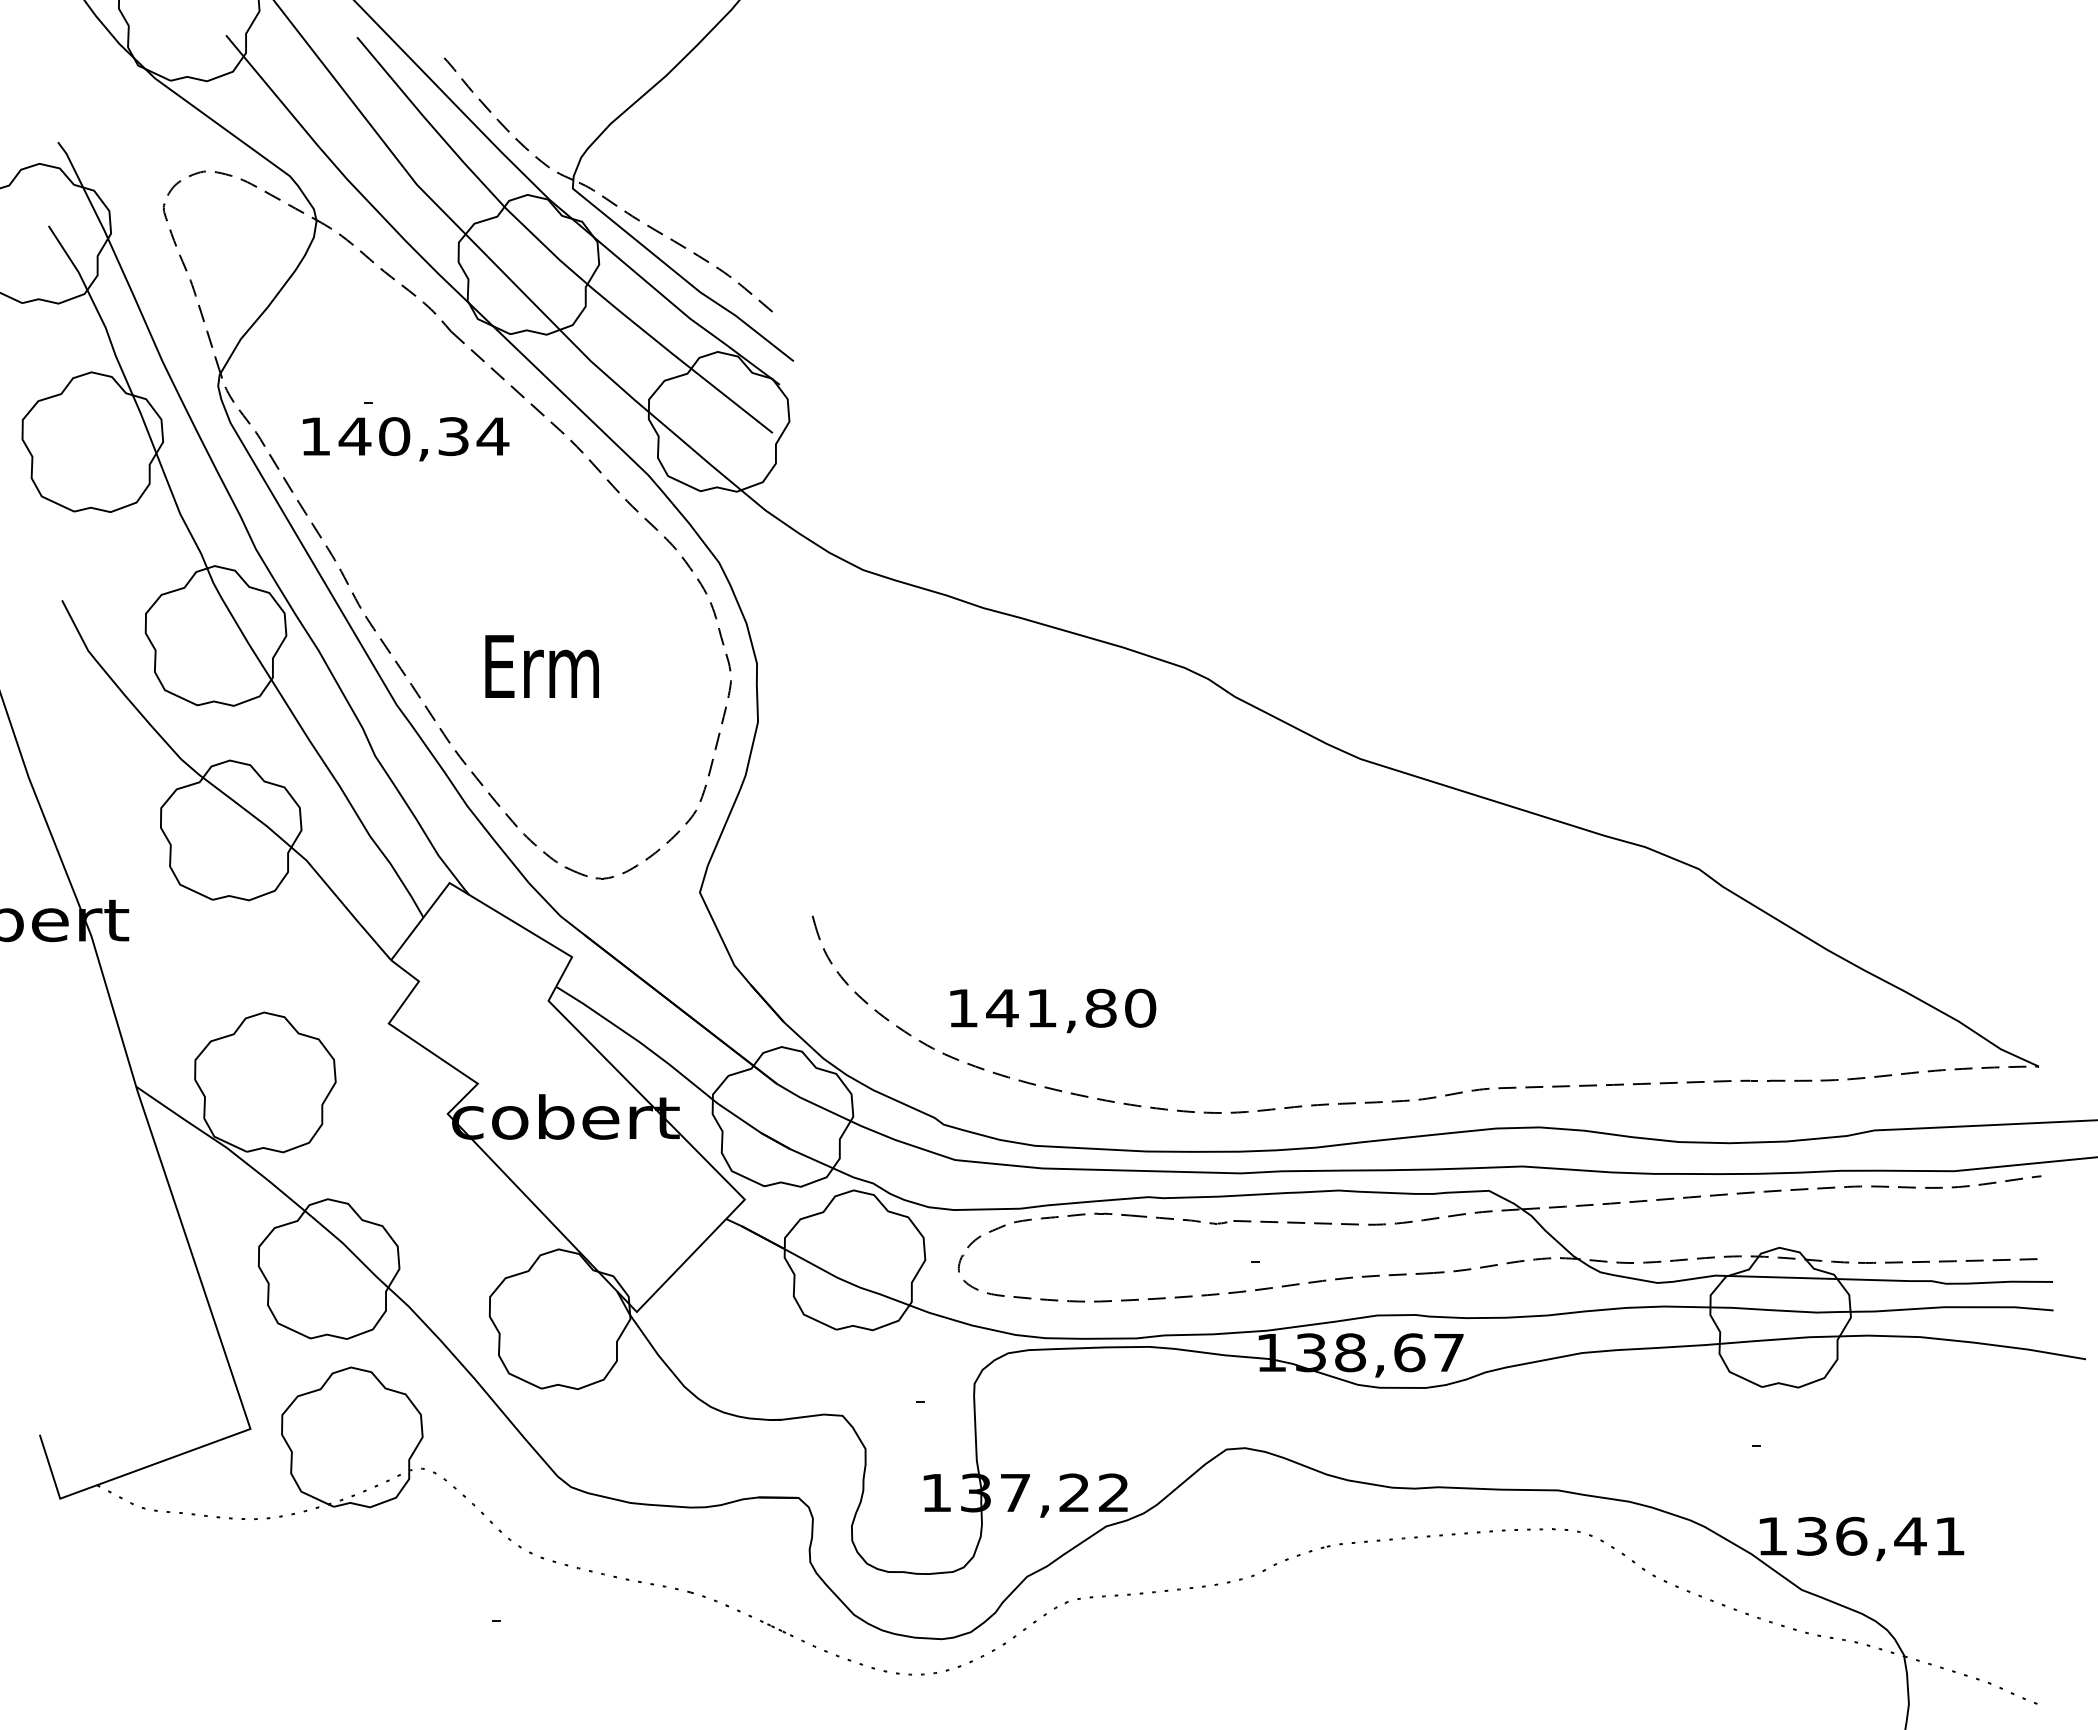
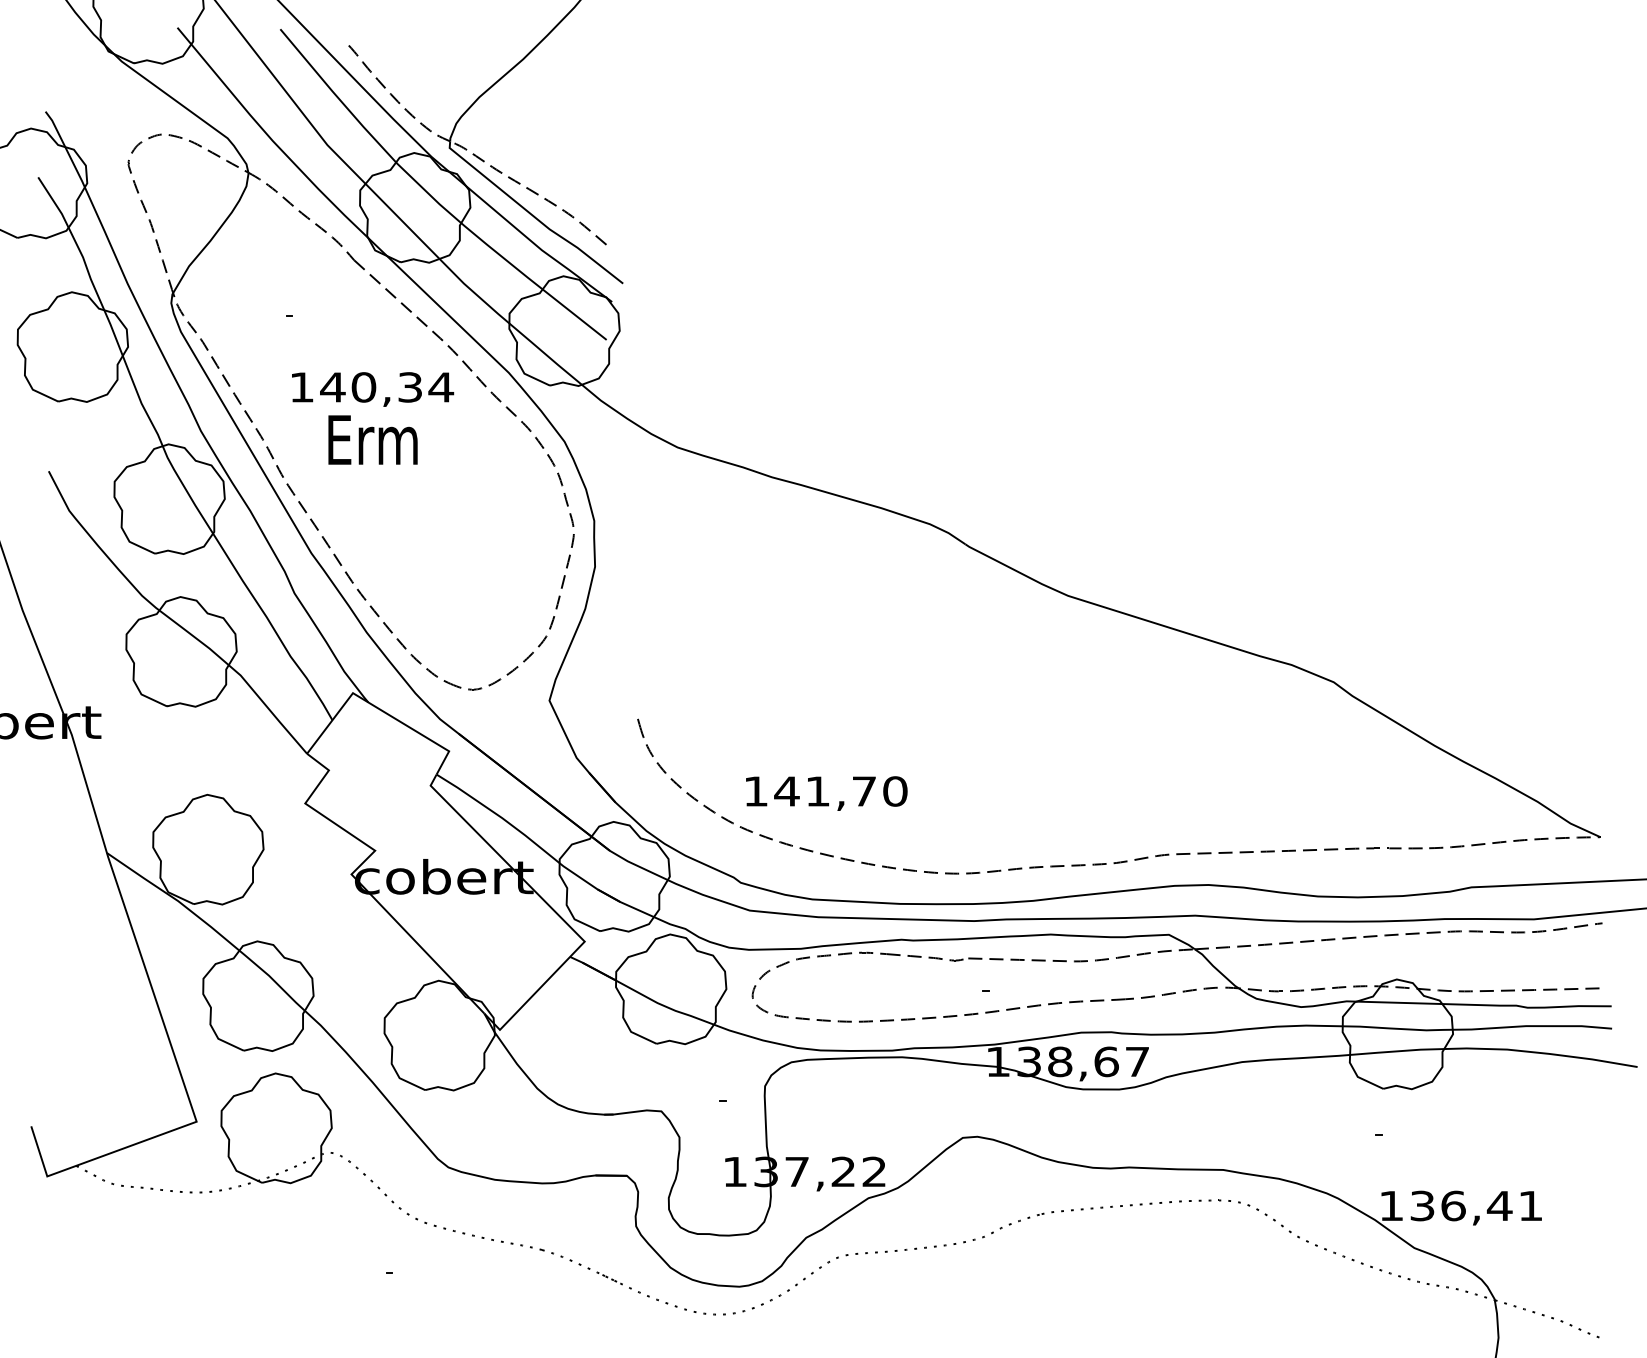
text: (406, 439) -> (373, 389), moved
text: (541, 666) -> (372, 439), moved
text: (1100, 1007) -> (863, 790), 141,80 -> 141,70

